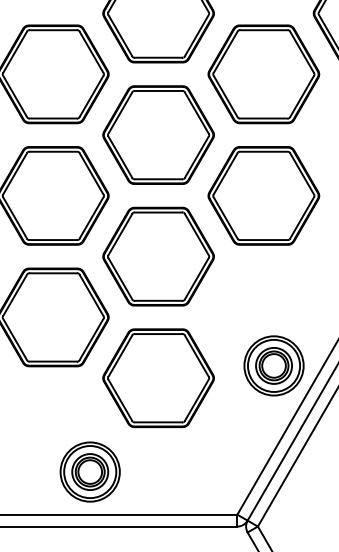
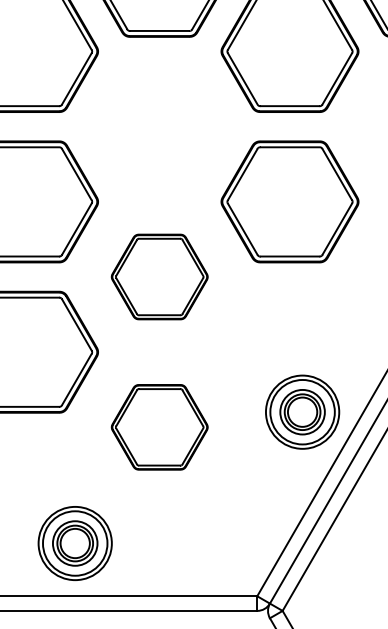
part: (158, 134) -> (159, 125), removed
part: (158, 256) -> (159, 276), size x0.7
part: (158, 377) -> (159, 426), size x0.7

